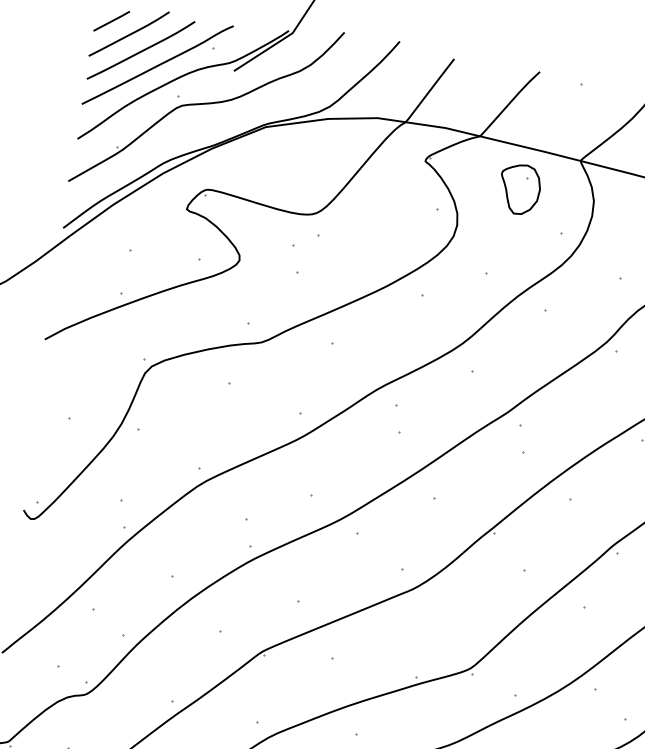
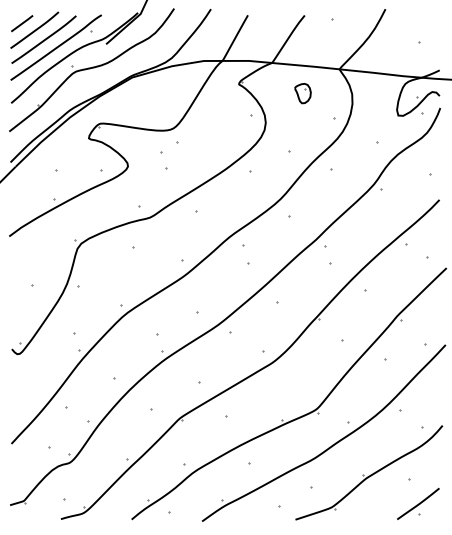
part: (519, 189) -> (302, 93), size x0.6

